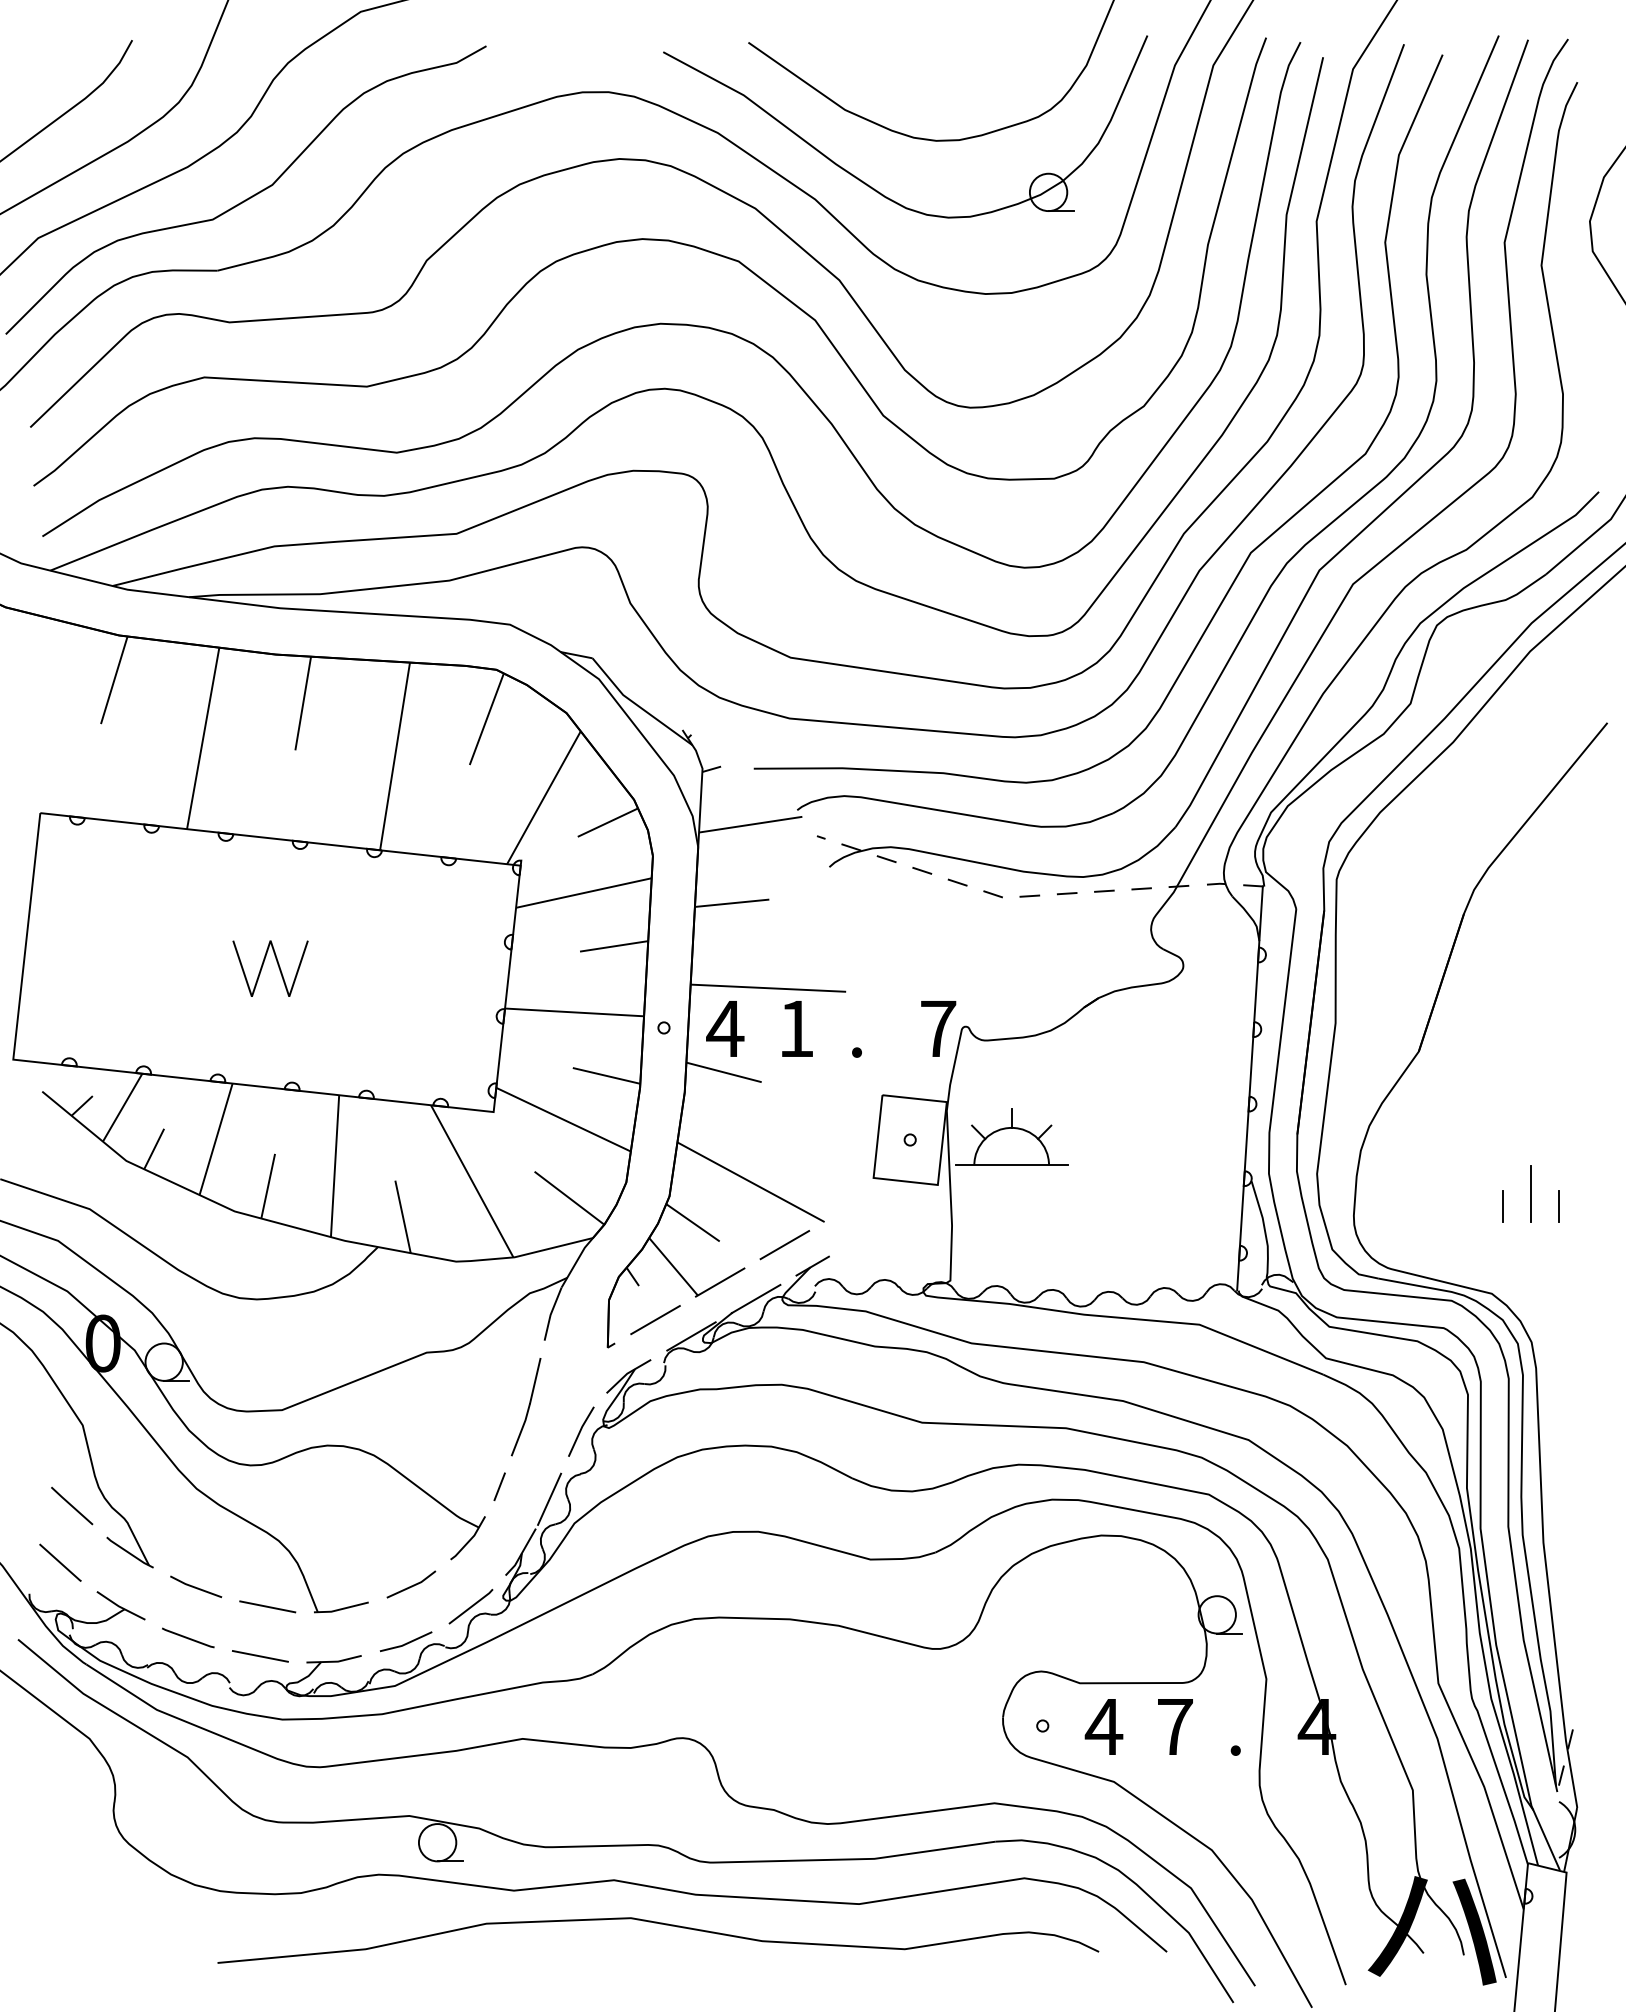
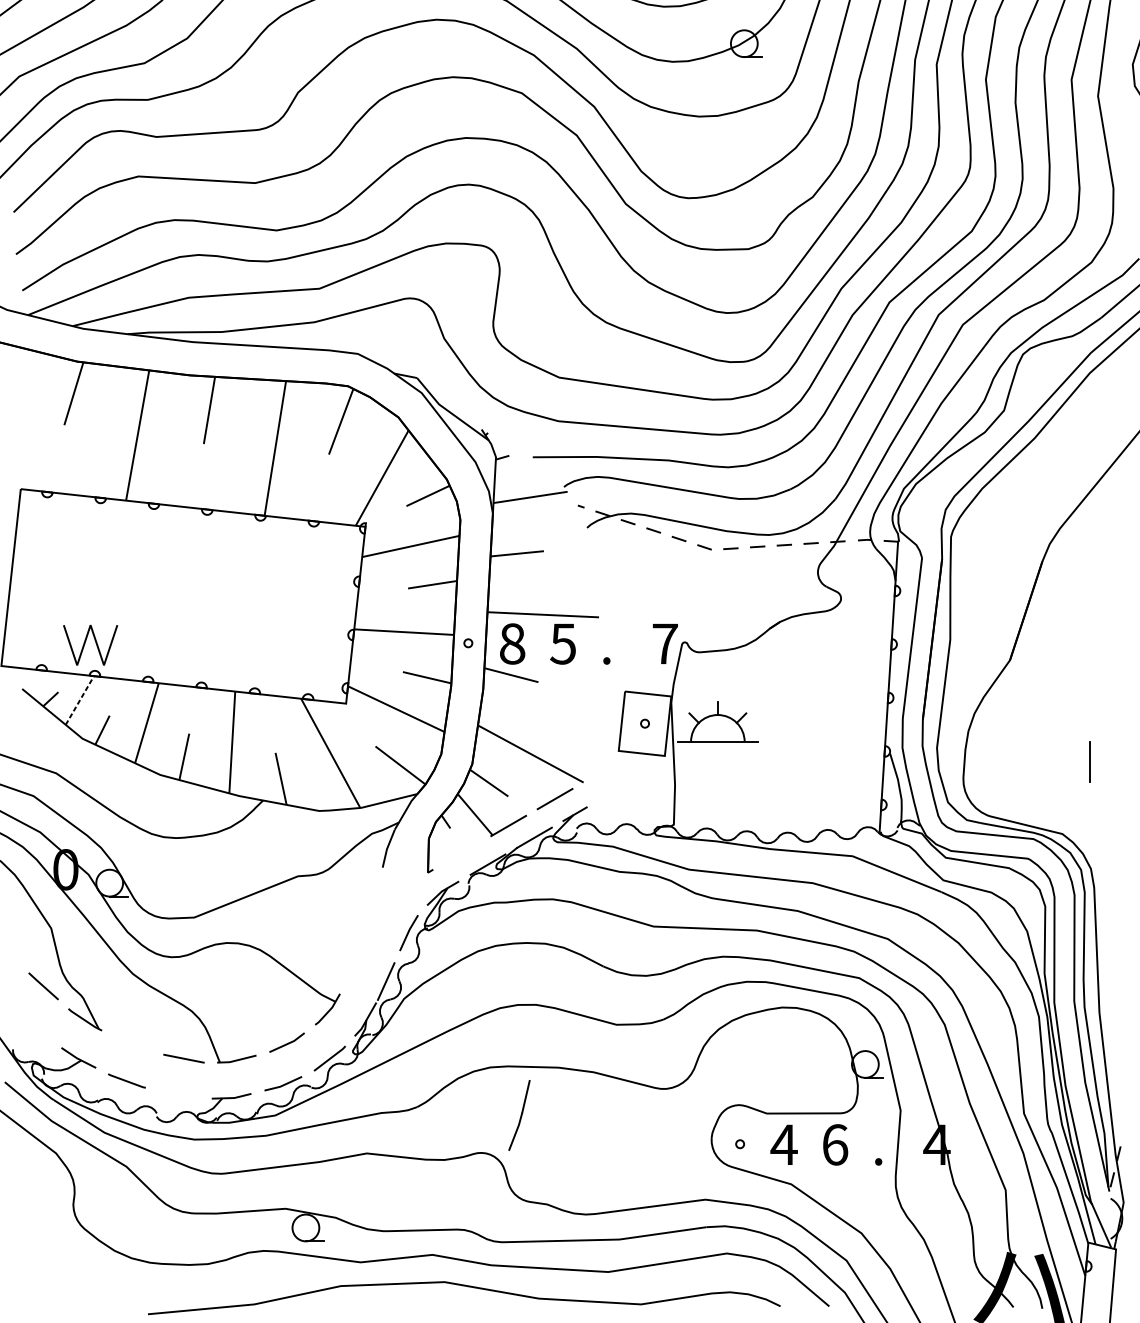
line: (263, 965) -> (85, 642), moved
text: (725, 1028) -> (512, 643), 4 -> 8
text: (795, 1029) -> (562, 644), 1 -> 5
line: (122, 1107) -> (79, 700), solid -> dashed
line: (1502, 1205) -> (1070, 770), removed
line: (1558, 1205) -> (1110, 770), removed
line: (655, 1320) -> (462, 853), removed
part: (525, 1407) -> (518, 1115), moved
line: (499, 1486) -> (350, 972), removed
line: (60, 1562) -> (35, 1026), removed
line: (195, 1586) -> (132, 1044), removed
line: (259, 1656) -> (178, 1094), removed
text: (1175, 1726) -> (835, 1144), 7 -> 6

